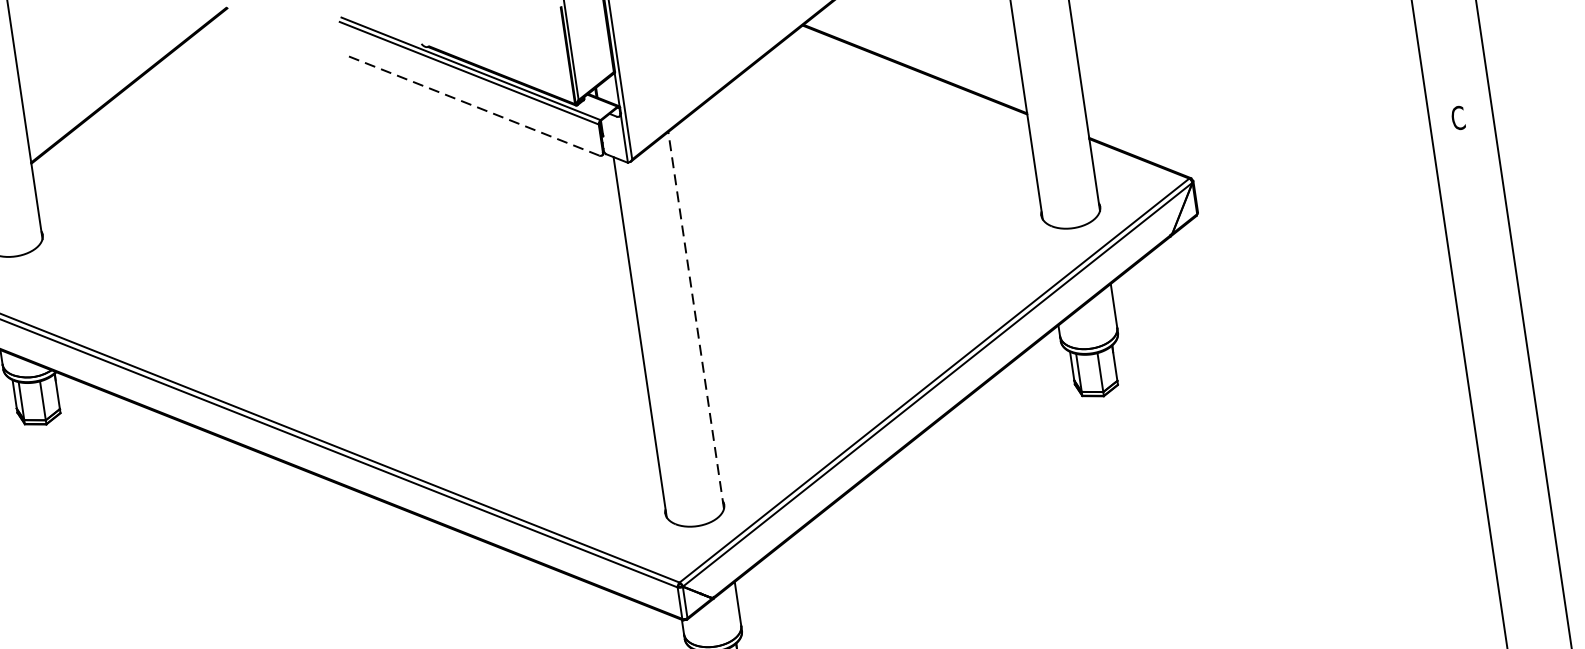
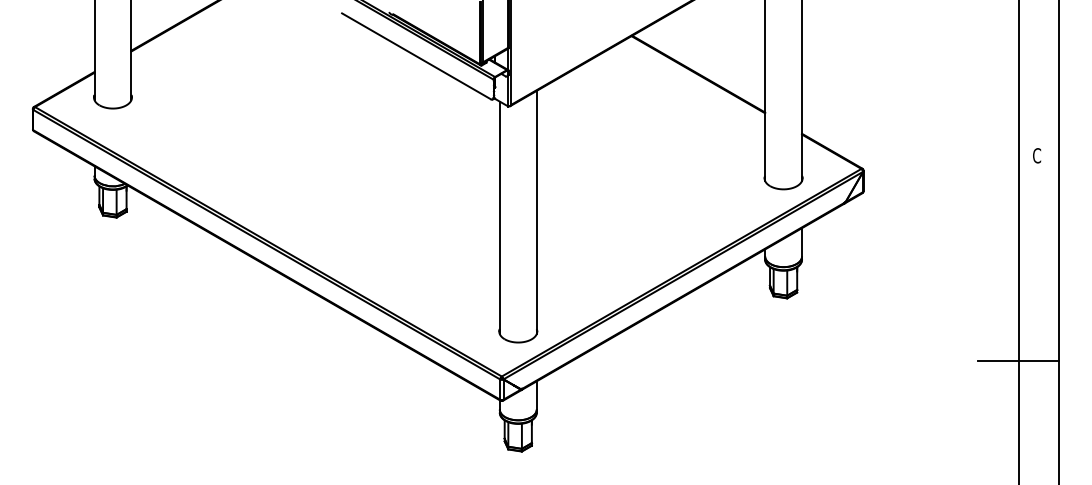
line: (474, 106) -> (416, 56), dashed -> solid
line: (695, 320) -> (536, 212), dashed -> solid
line: (1476, 439) -> (1018, 360), added

